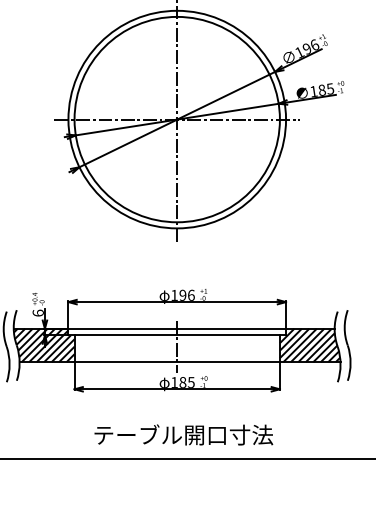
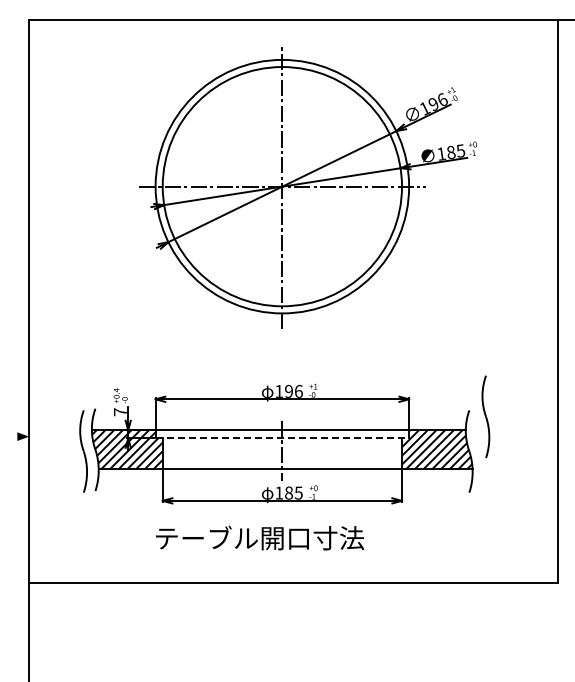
text: (37, 313) -> (119, 412), 6 -> 7
line: (177, 335) -> (282, 438), solid -> dashed
part: (347, 345) -> (485, 416), moved
text: (184, 434) -> (260, 537), moved

